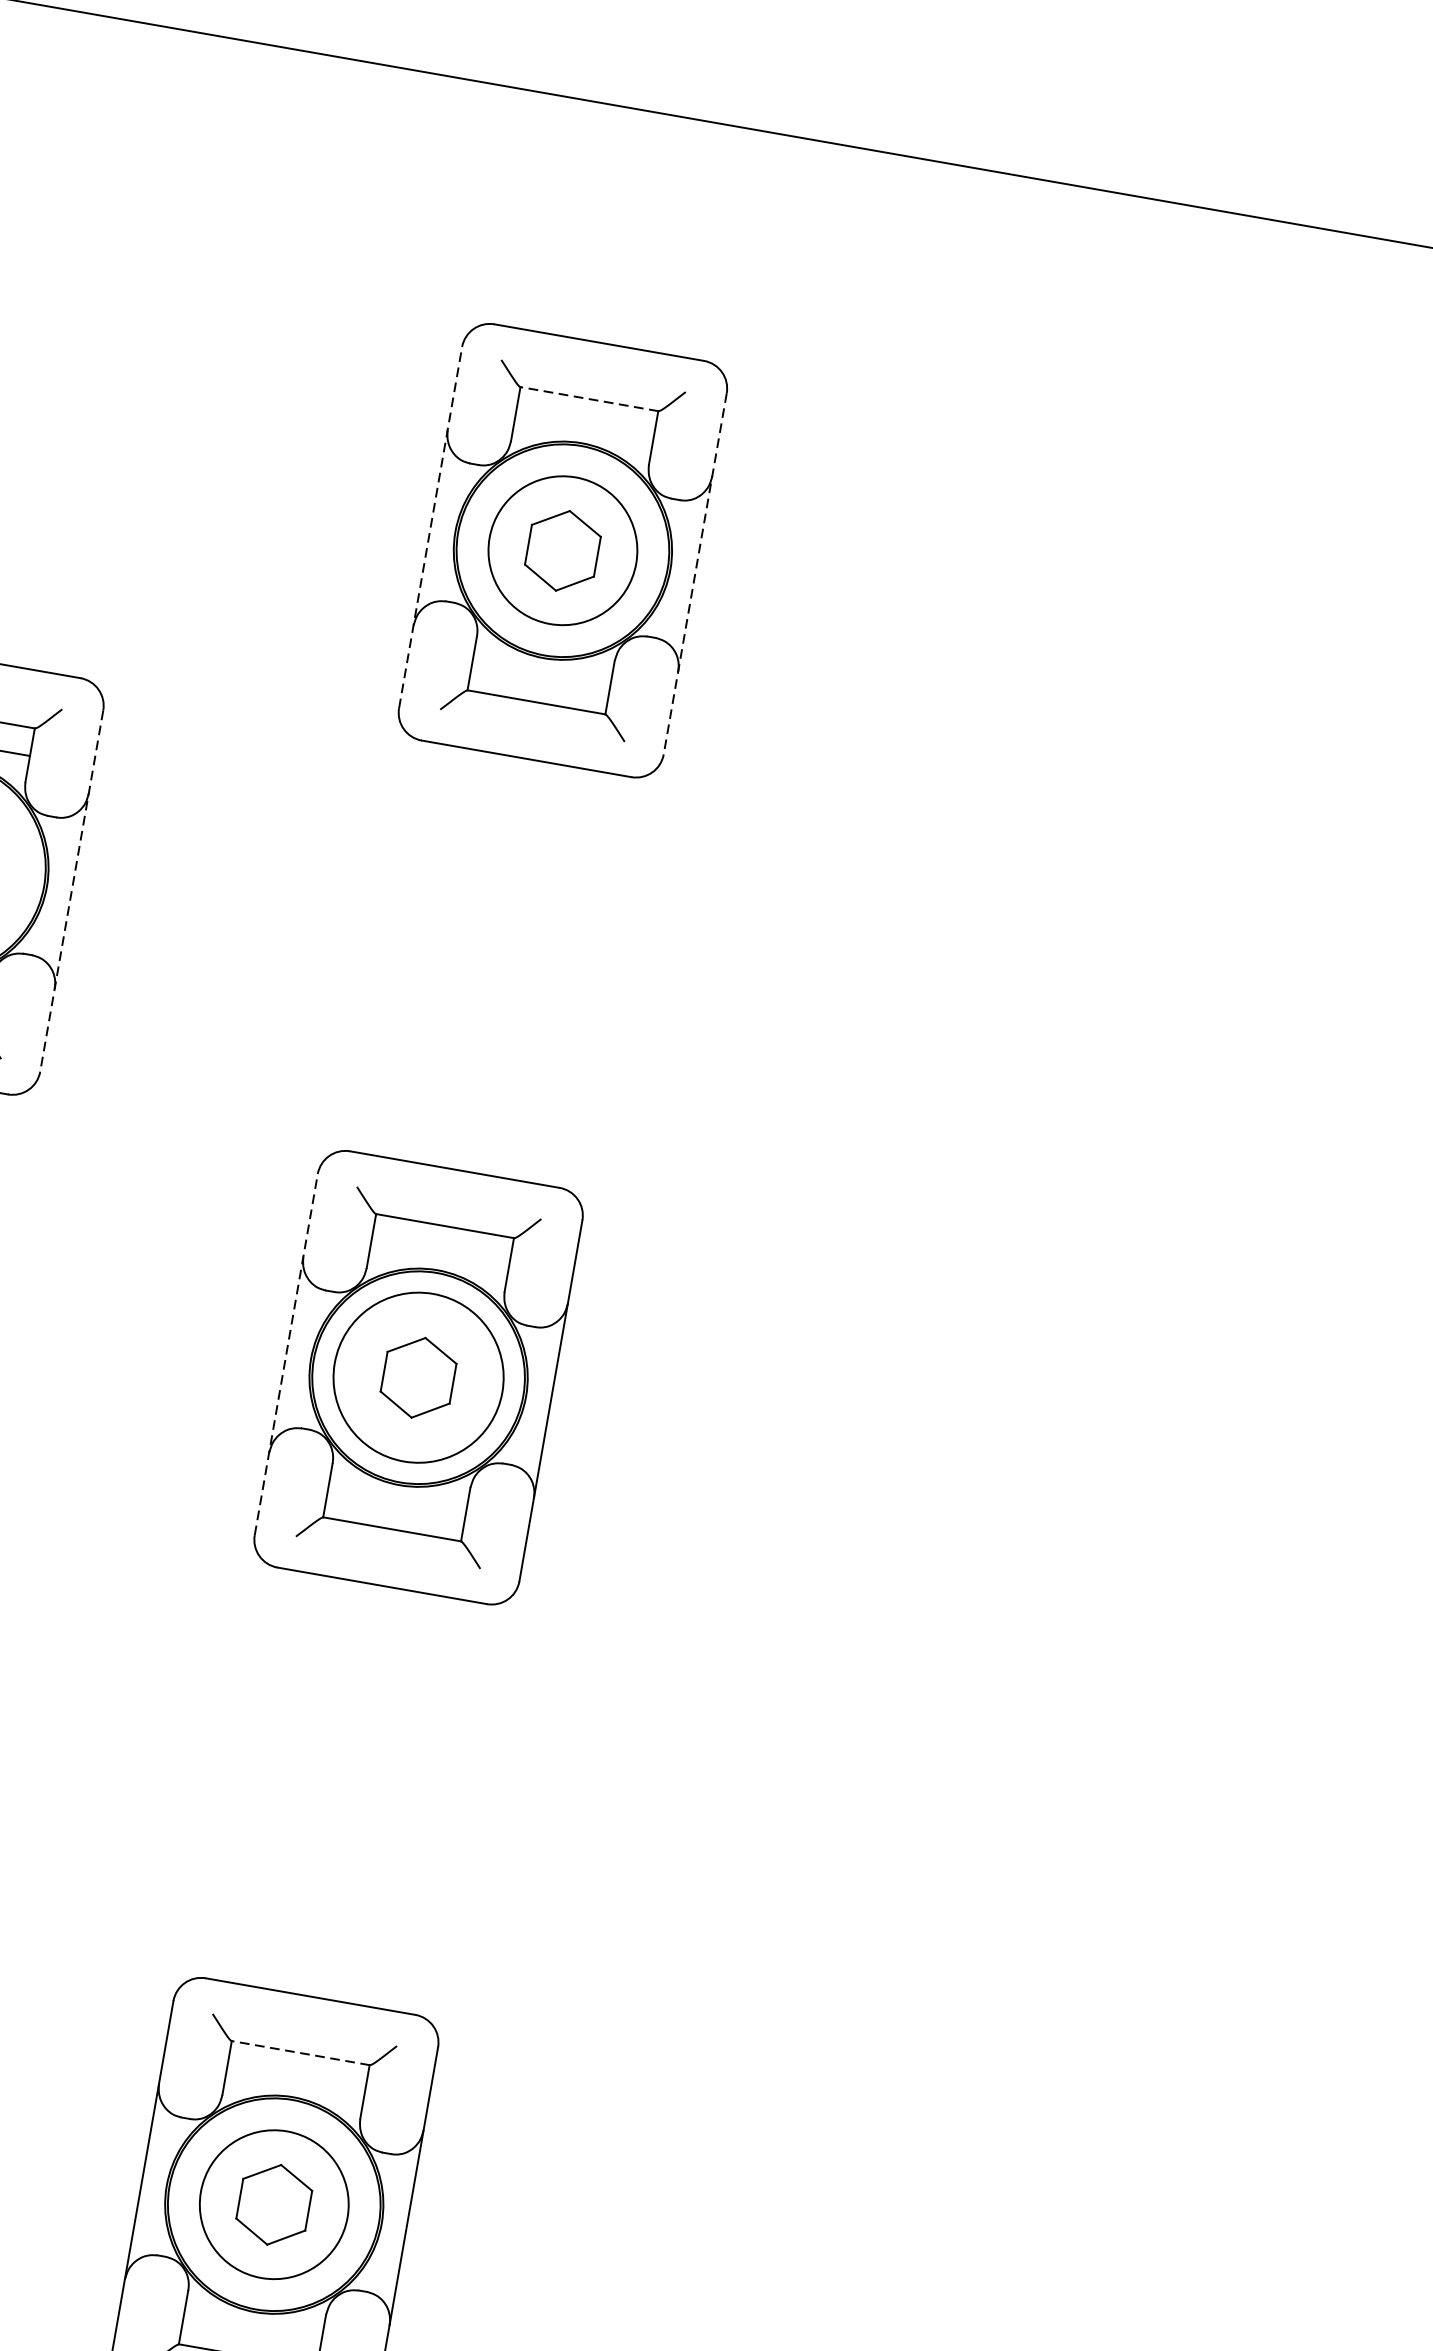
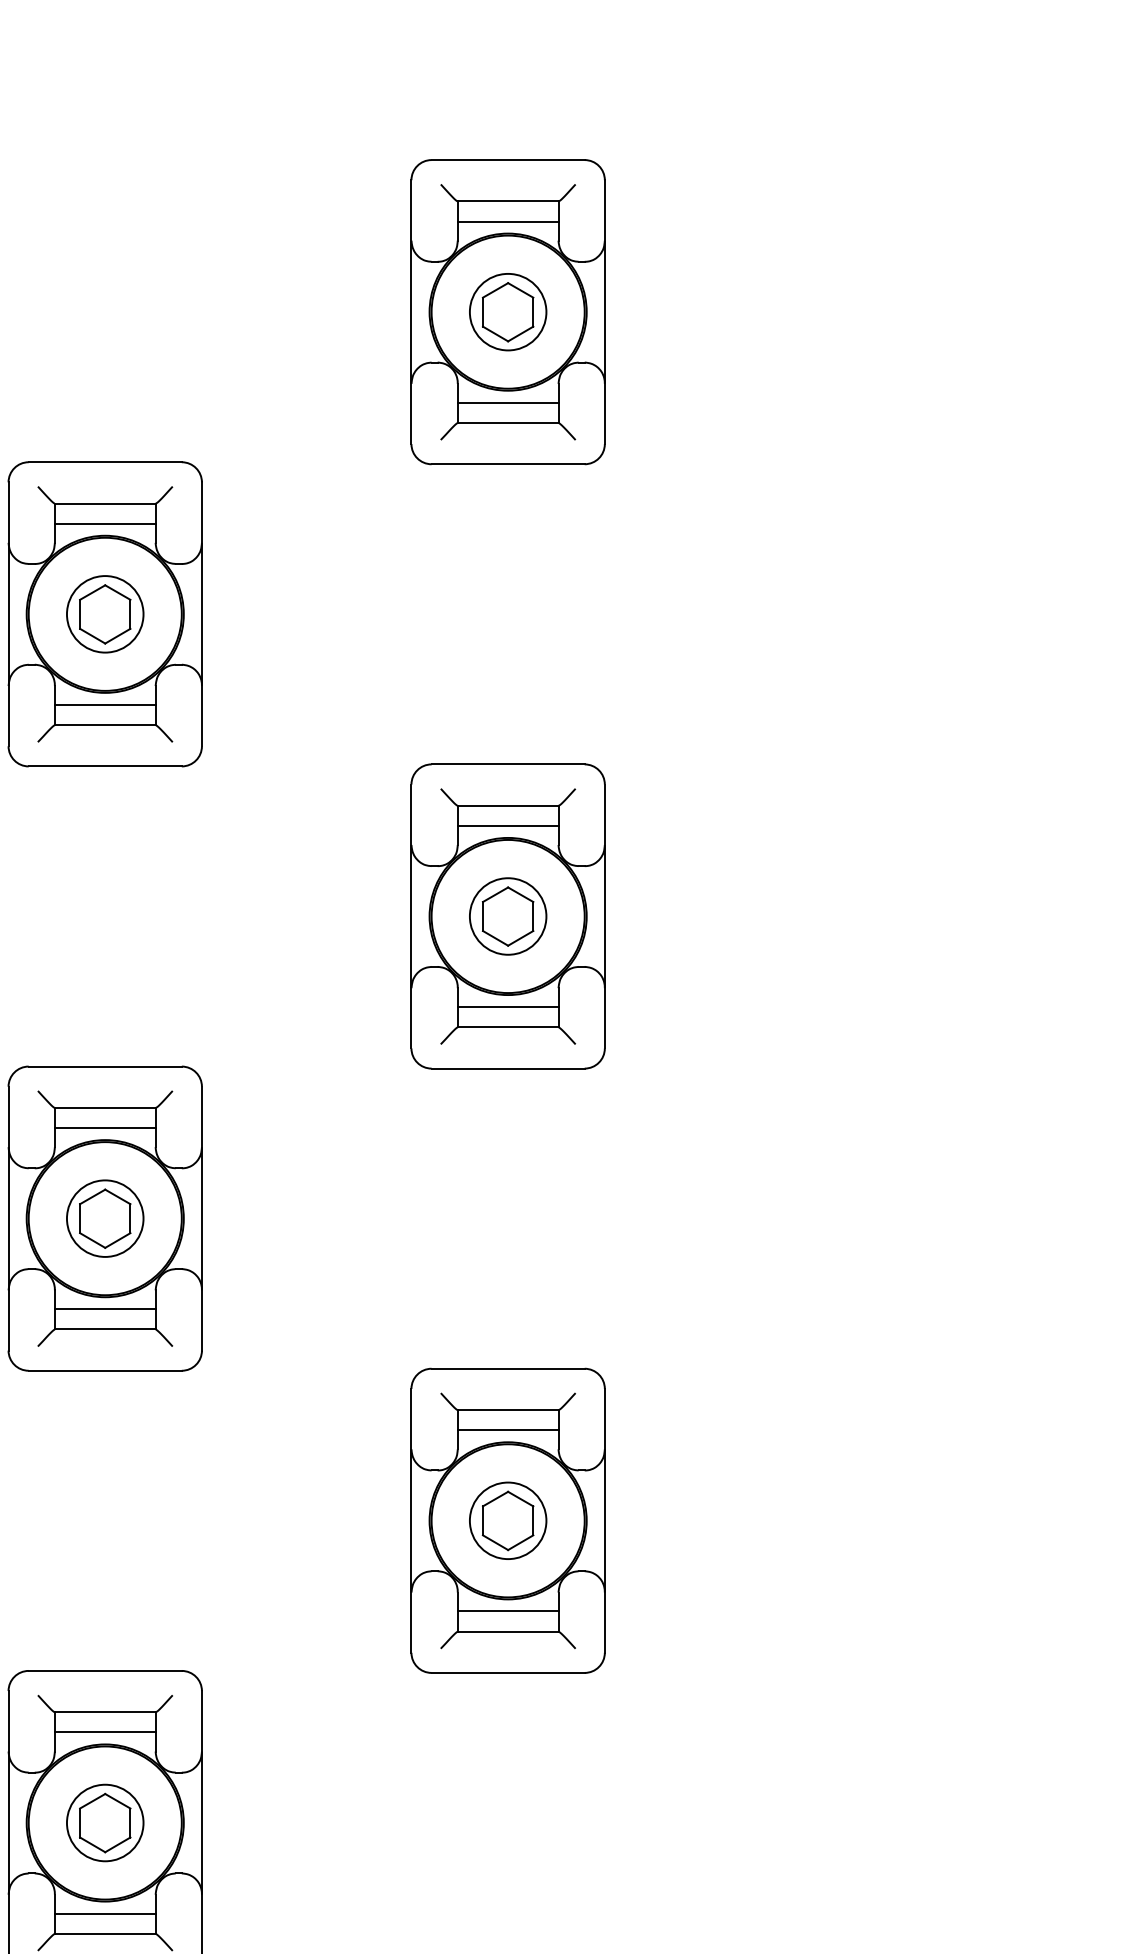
line: (588, 399) -> (507, 201), dashed -> solid
line: (583, 426) -> (507, 221), added
line: (430, 528) -> (411, 312), dashed -> solid
circle: (562, 549) -> (507, 311), size x0.71
line: (694, 574) -> (604, 312), dashed -> solid
line: (540, 674) -> (507, 402), added
line: (71, 891) -> (201, 614), dashed -> solid
line: (439, 1253) -> (507, 825), added
line: (286, 1354) -> (411, 916), dashed -> solid
circle: (417, 1377) -> (507, 916), size x0.62
line: (395, 1502) -> (507, 1007), added
line: (299, 2053) -> (507, 1410), dashed -> solid
line: (294, 2080) -> (507, 1430), added
circle: (273, 2204) -> (507, 1520), size x0.71
line: (251, 2328) -> (507, 1611), added

